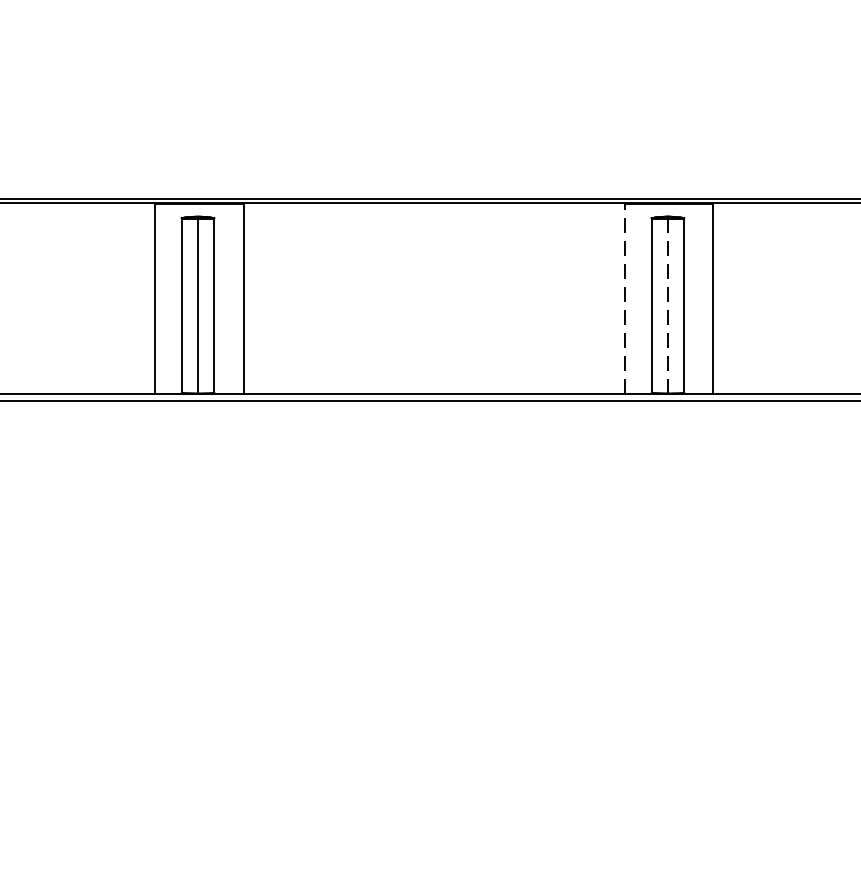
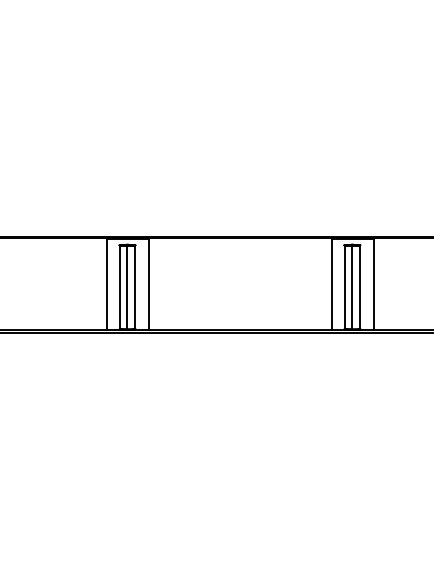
line: (624, 297) -> (331, 283), dashed -> solid
line: (668, 305) -> (352, 287), dashed -> solid

